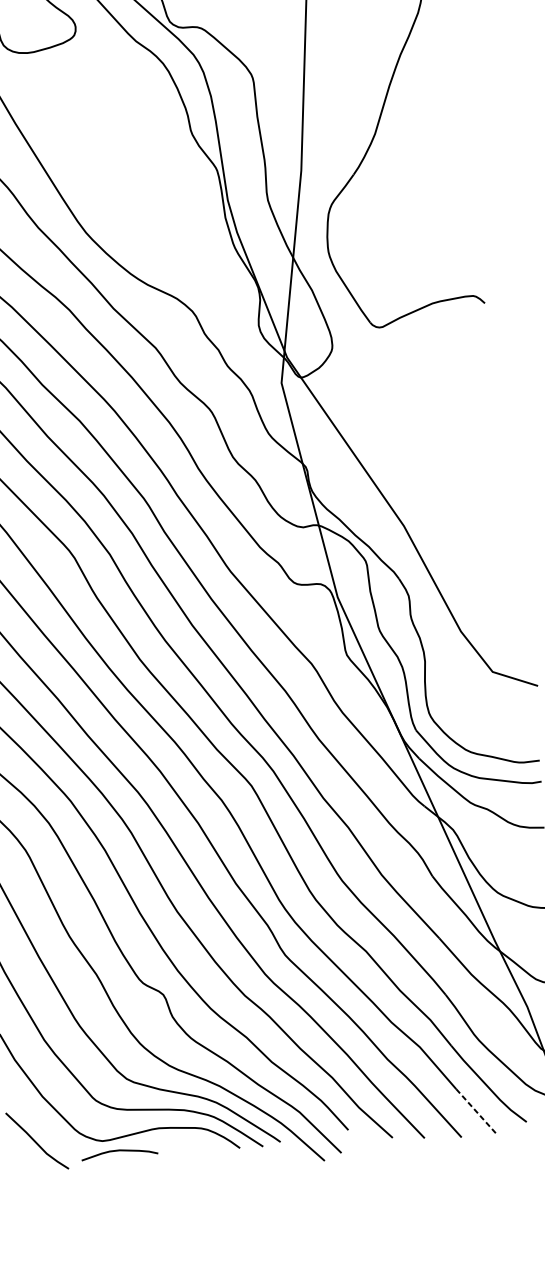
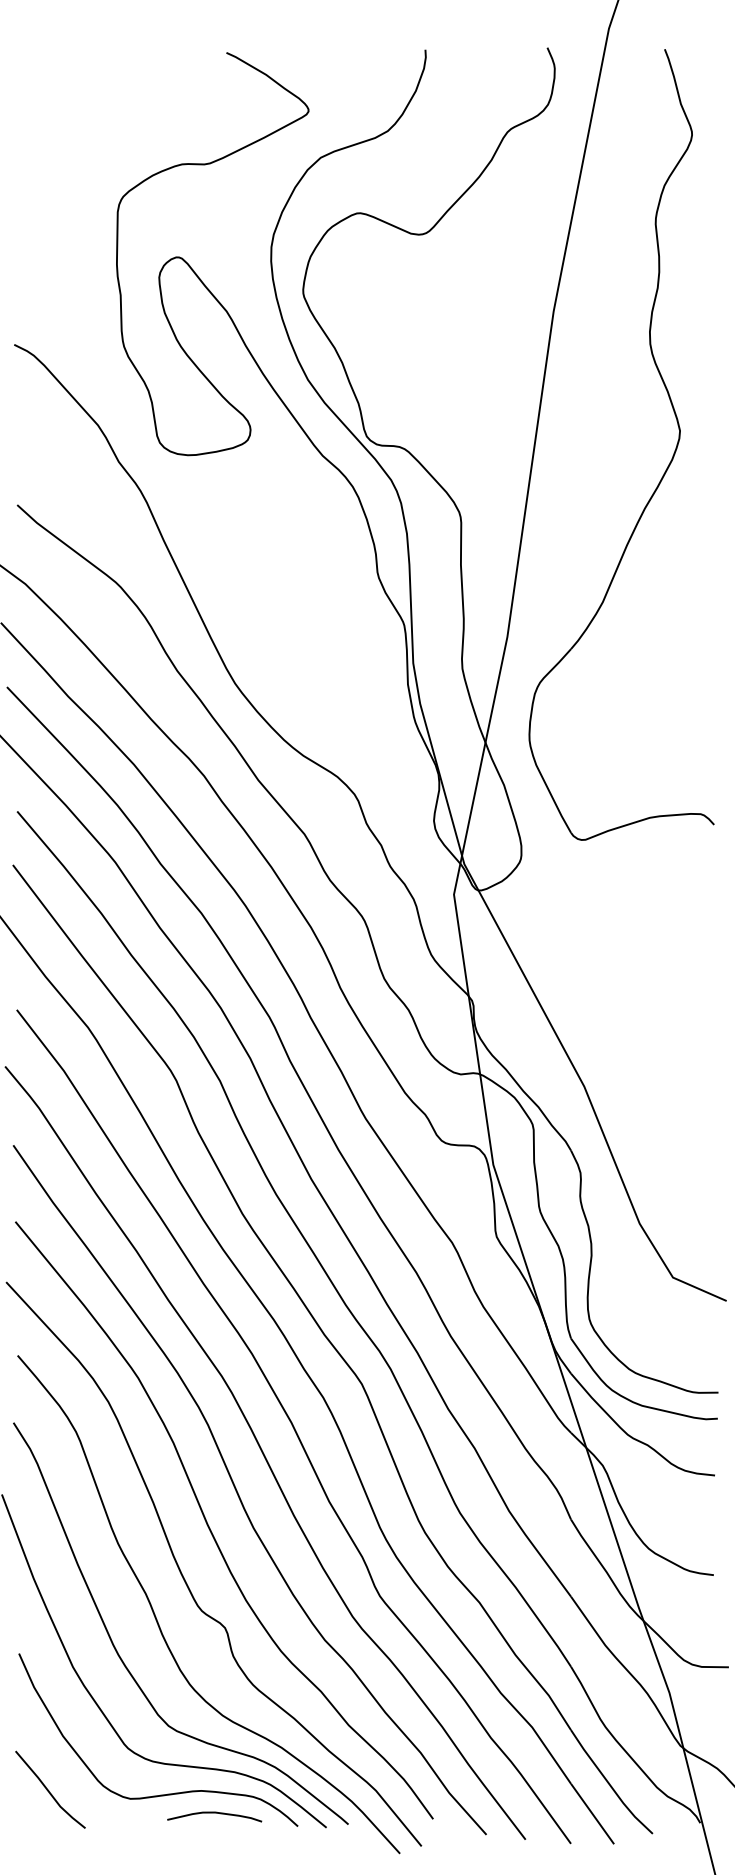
line: (476, 1111) -> (592, 1814), dashed -> solid
curve: (119, 1151) -> (214, 1813), moved

